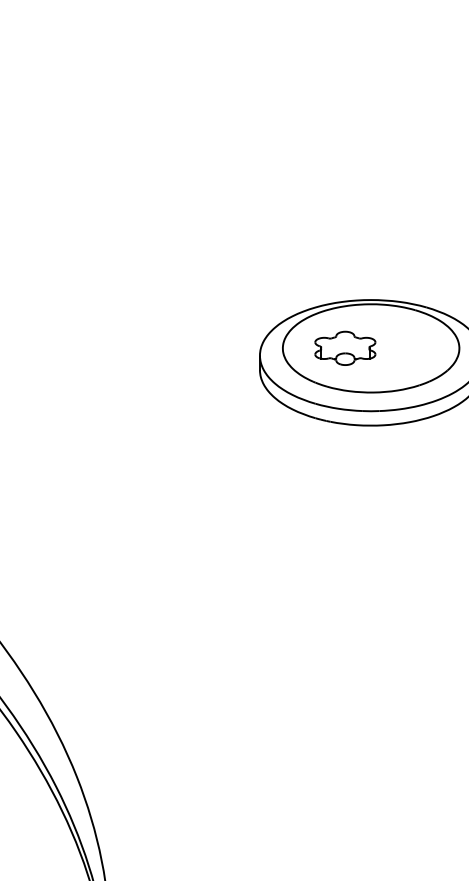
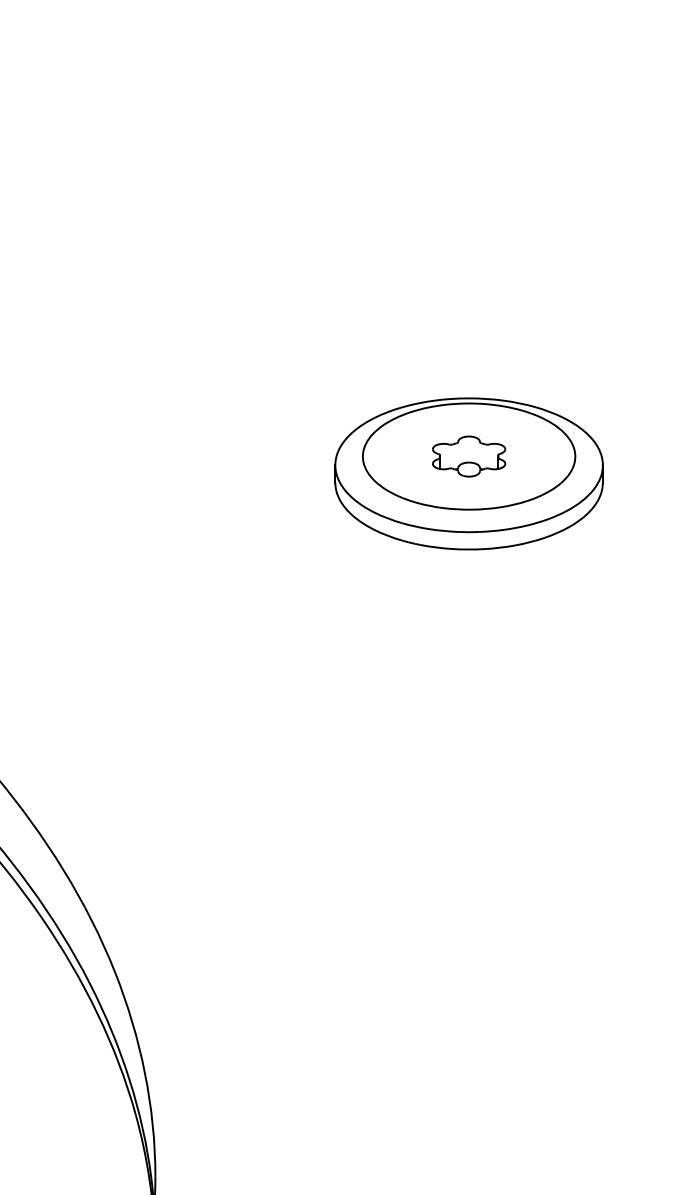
part: (345, 348) -> (469, 456), moved

